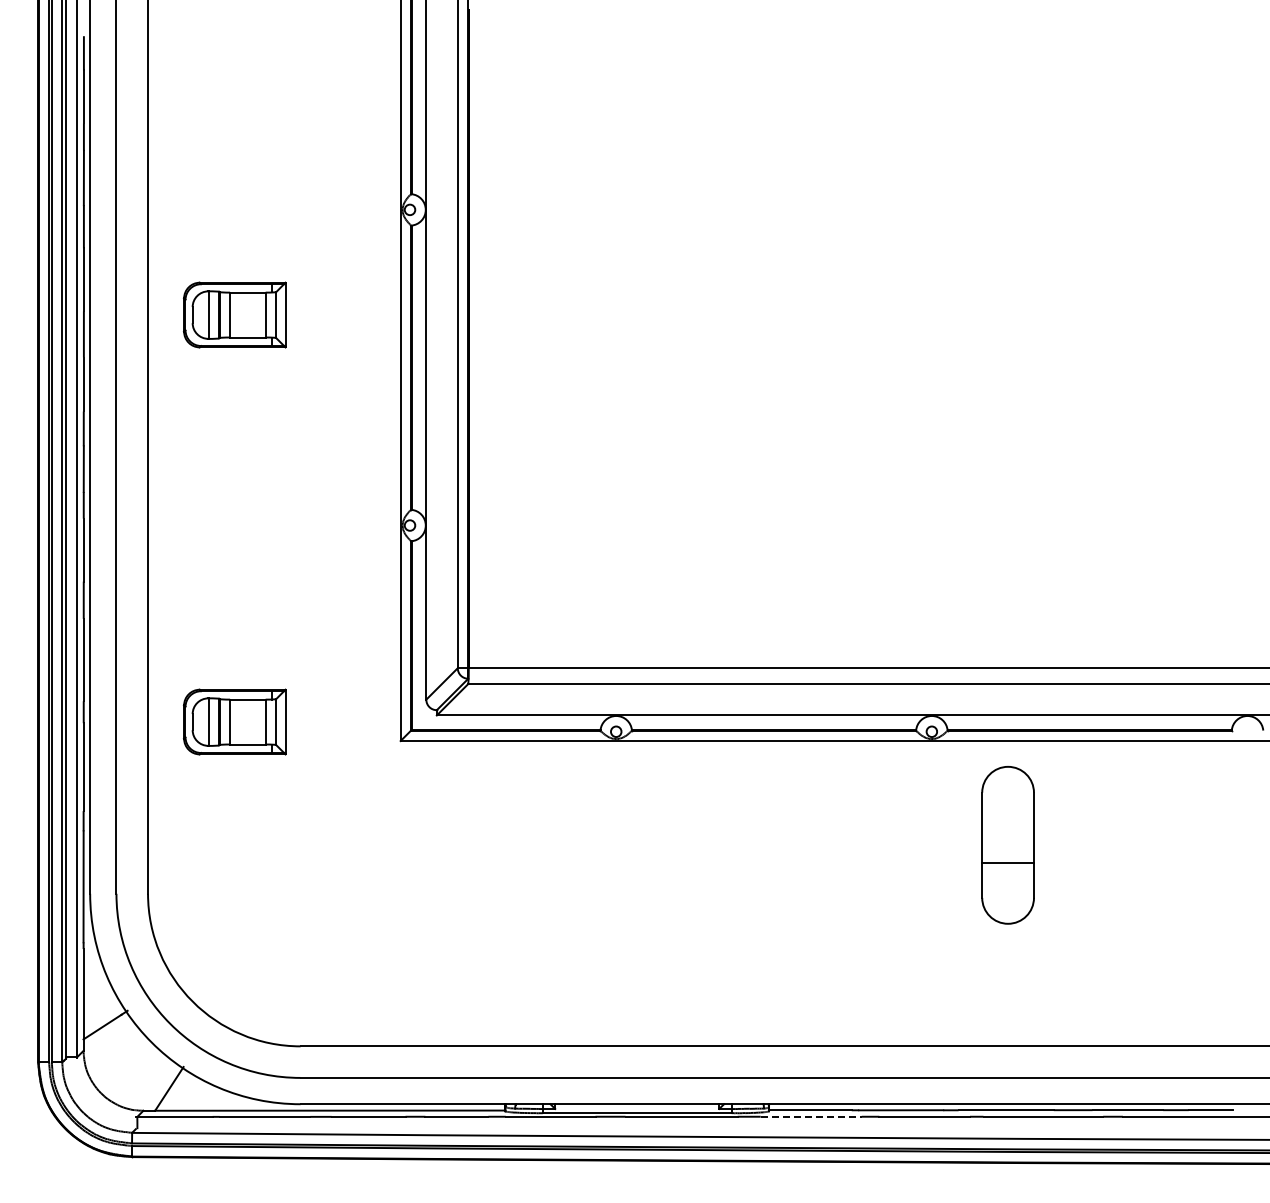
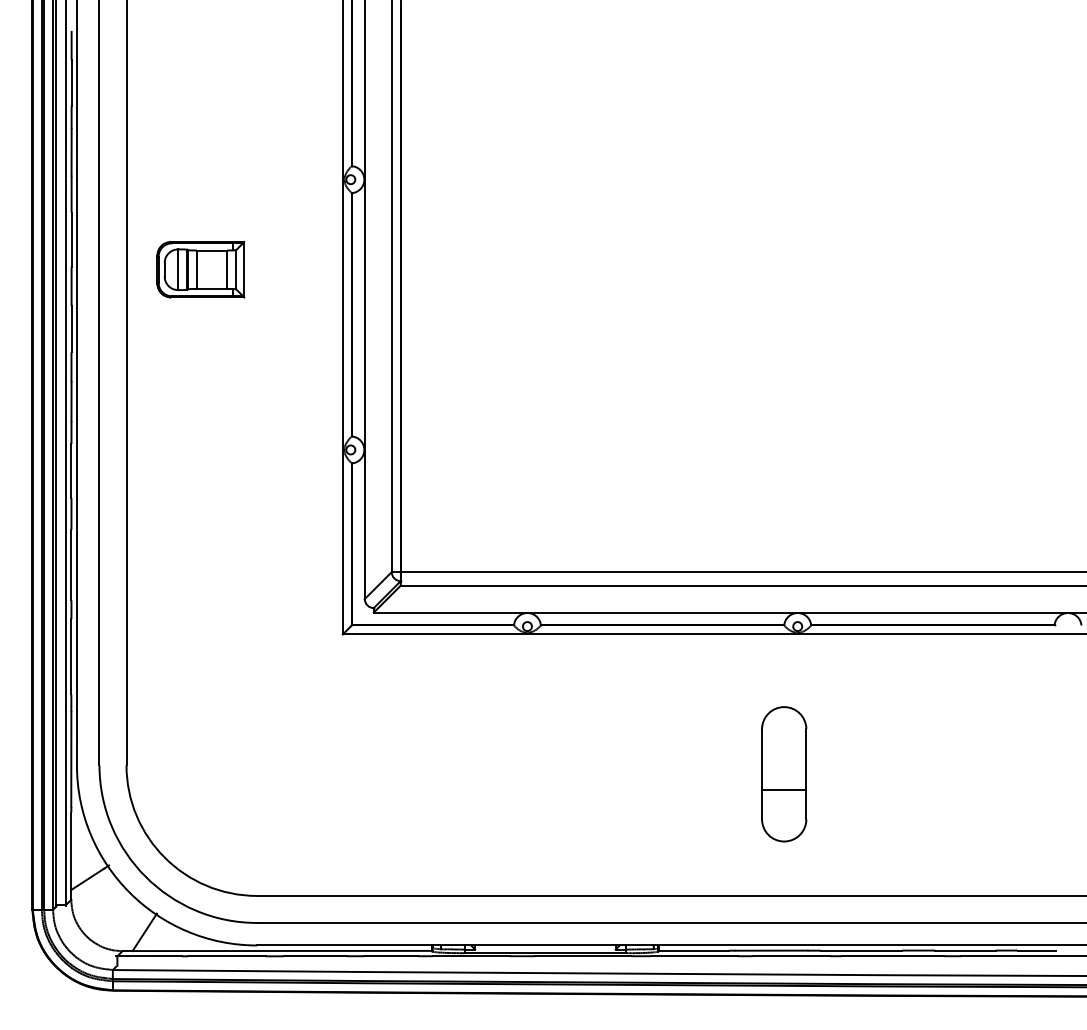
part: (234, 721) -> (200, 617), removed
part: (1007, 845) -> (783, 774), moved
line: (811, 1116) -> (694, 955), dashed -> solid

